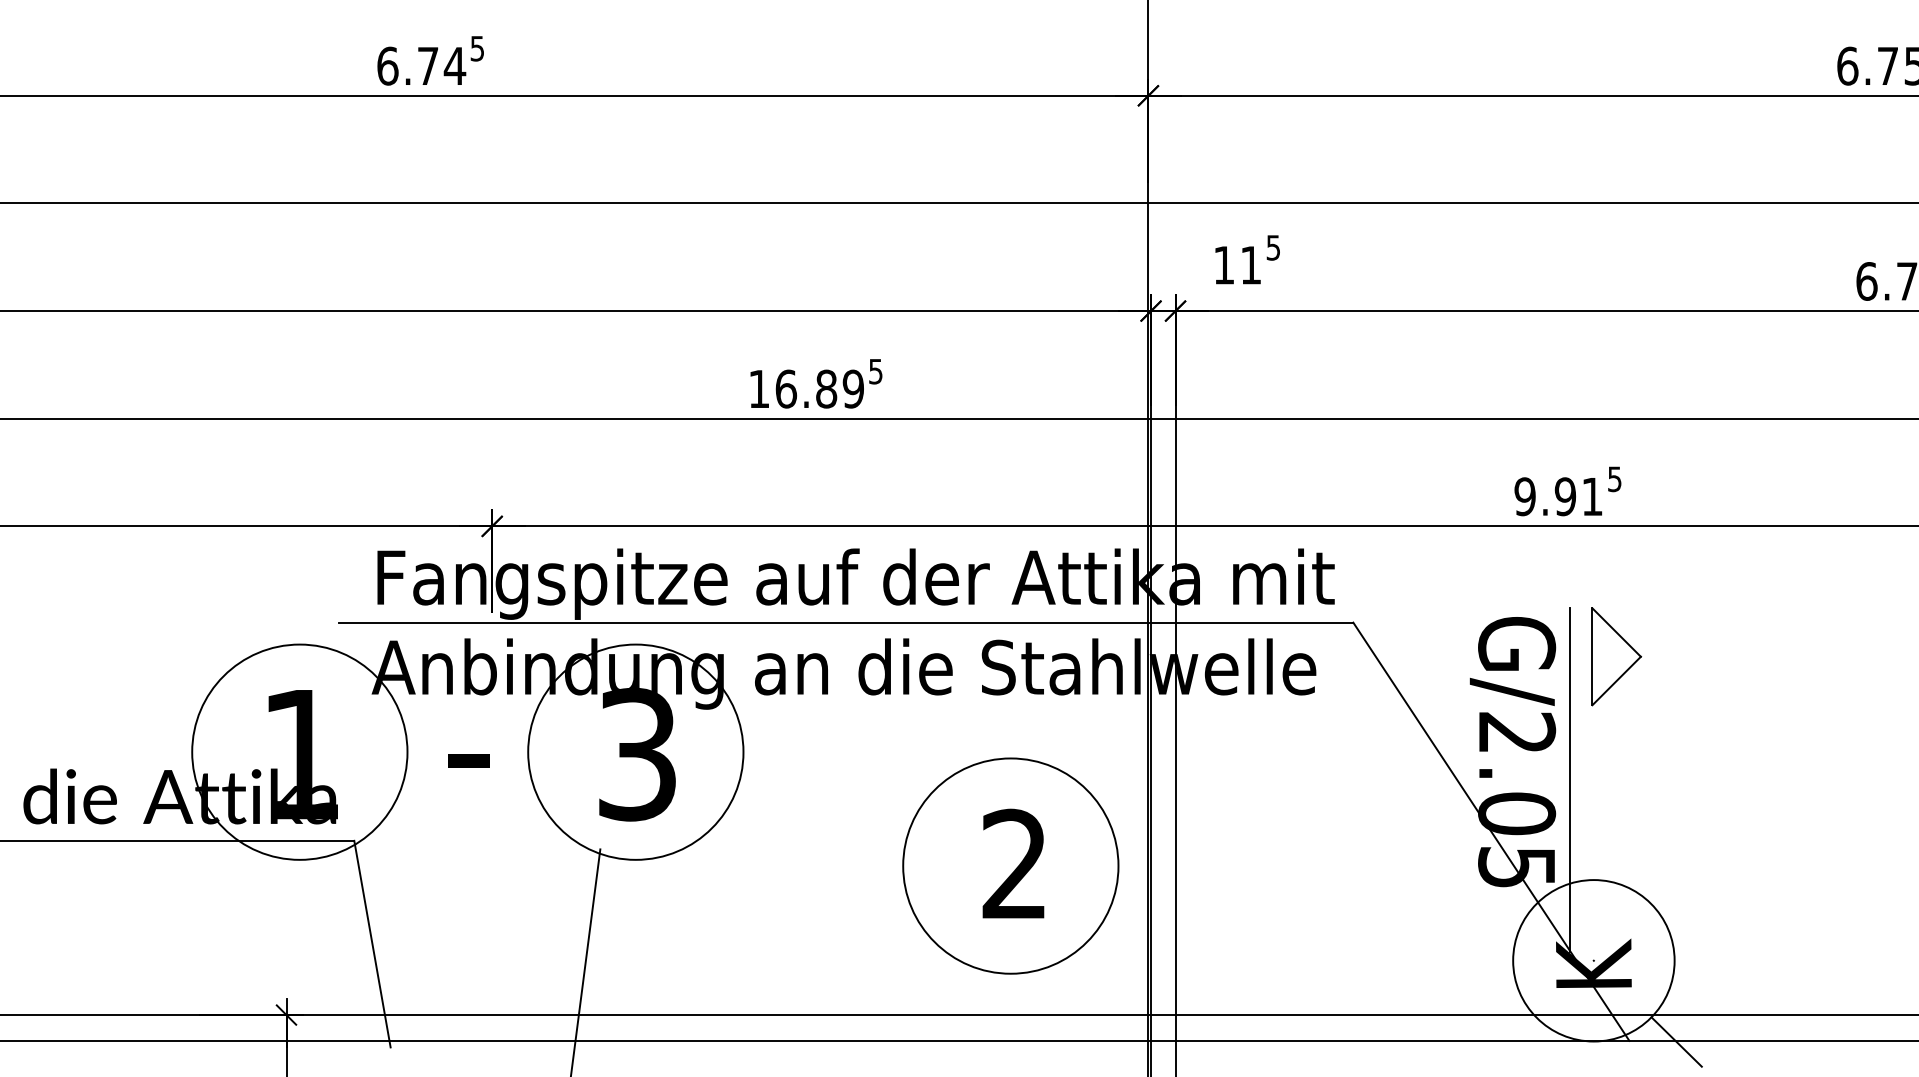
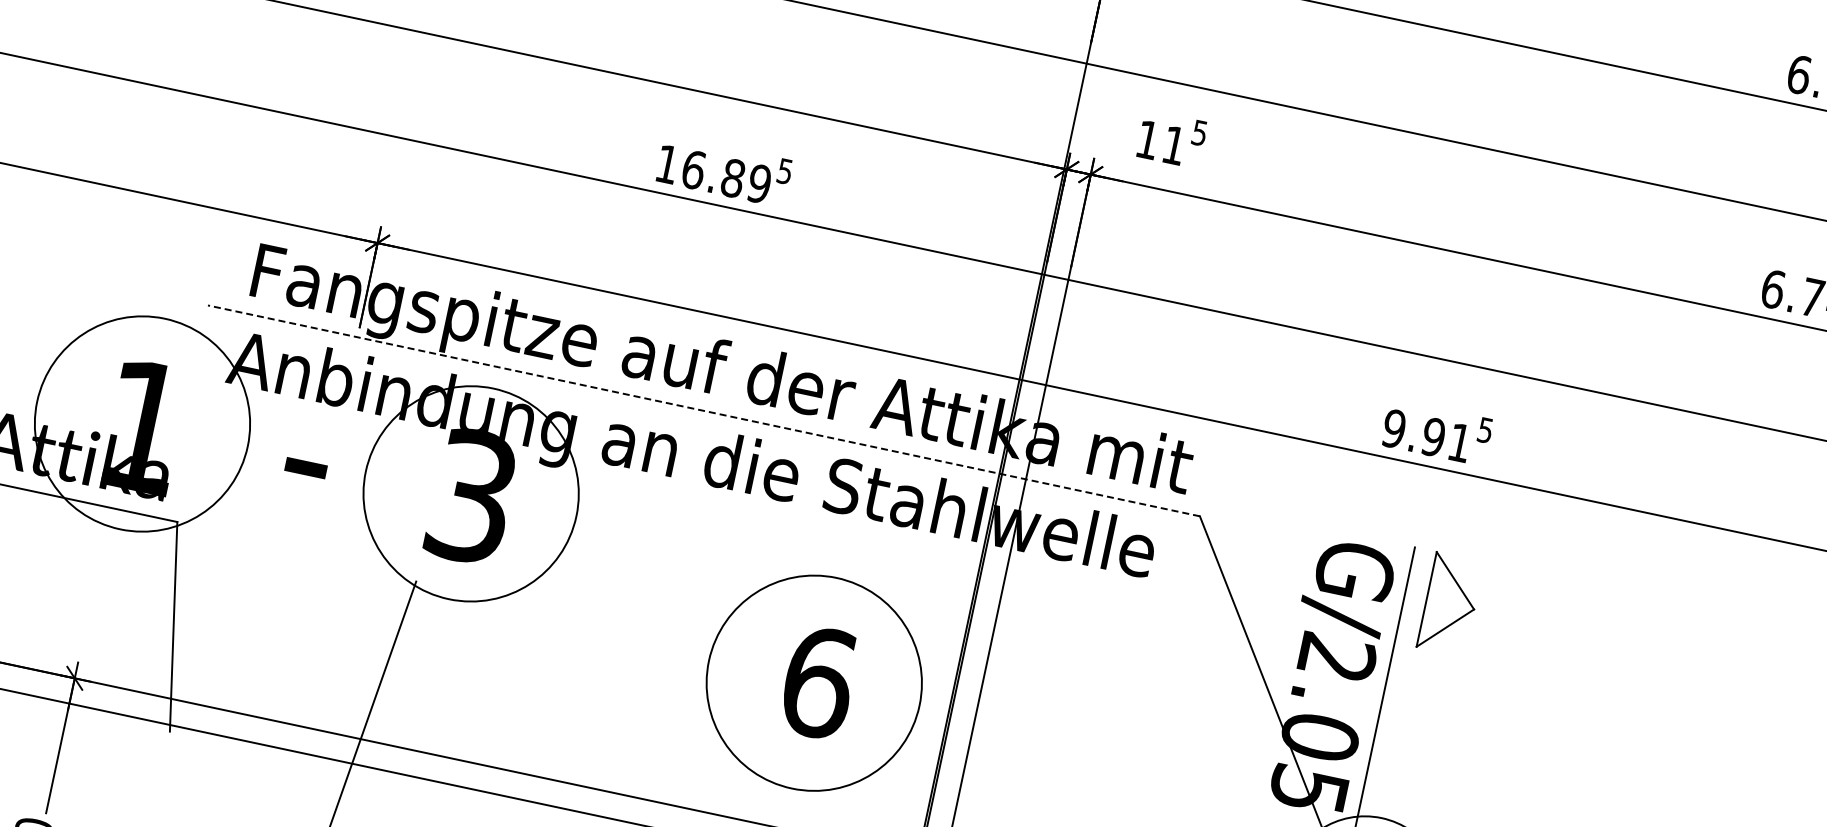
line: (845, 622) -> (703, 410), solid -> dashed
text: (1015, 864) -> (819, 682), 2 -> 6

